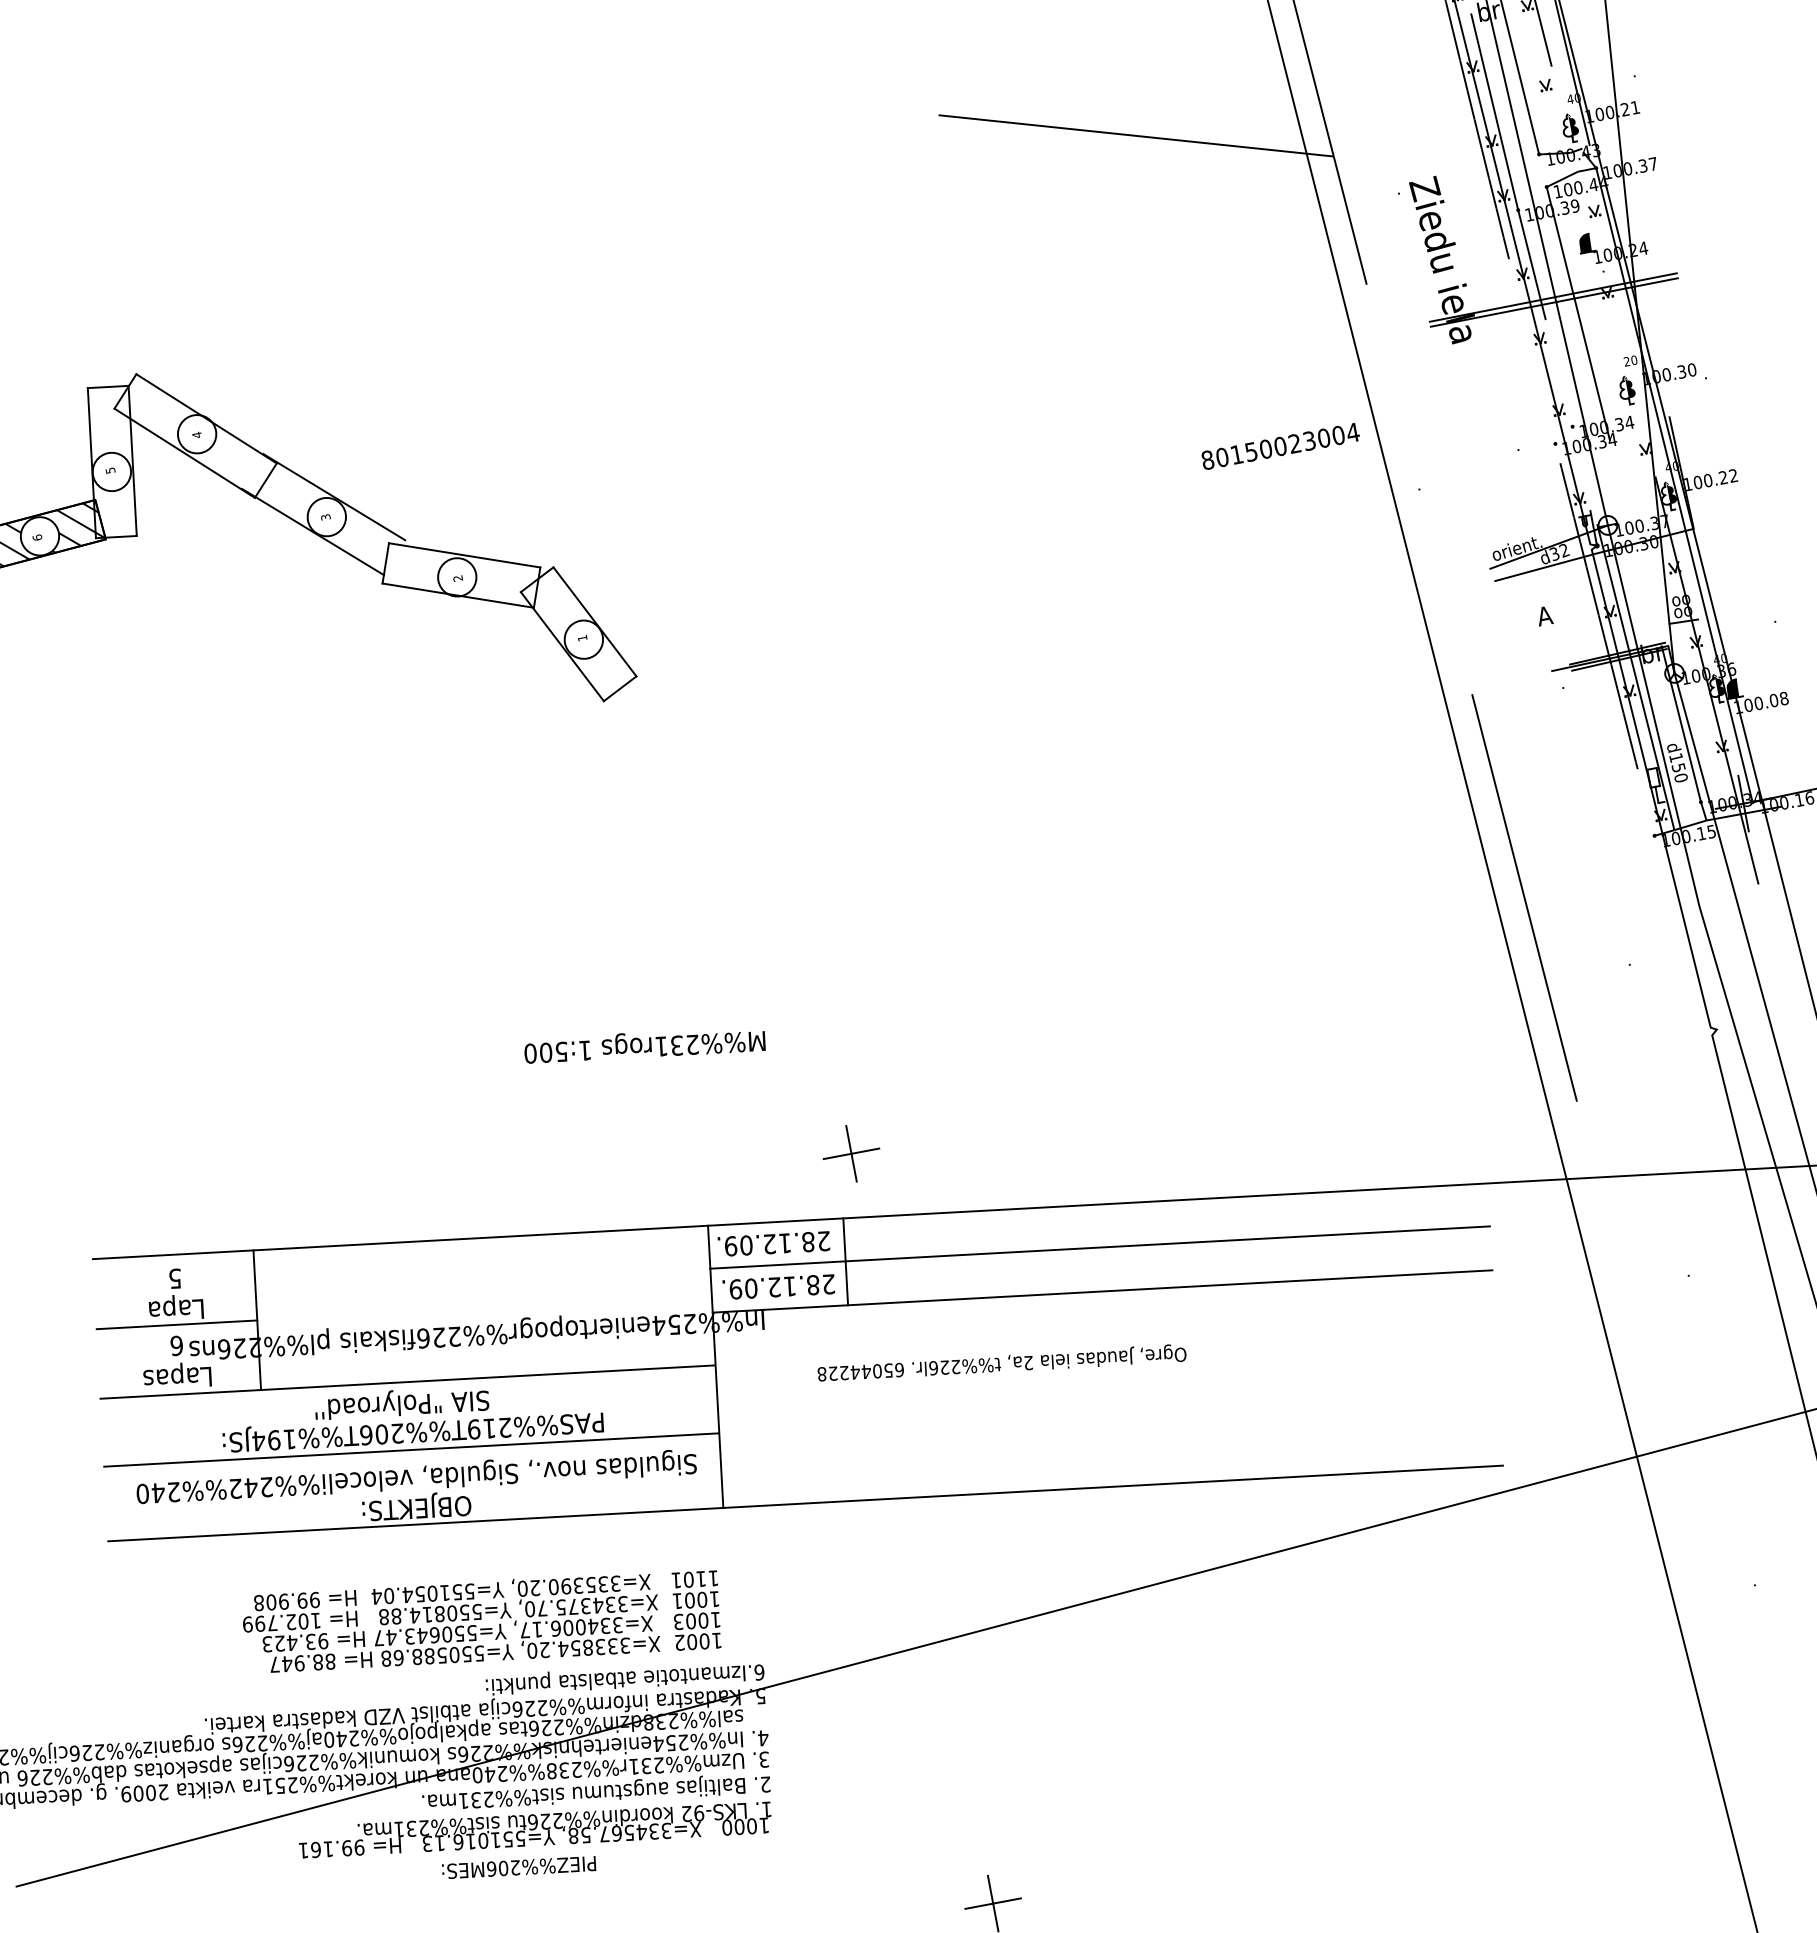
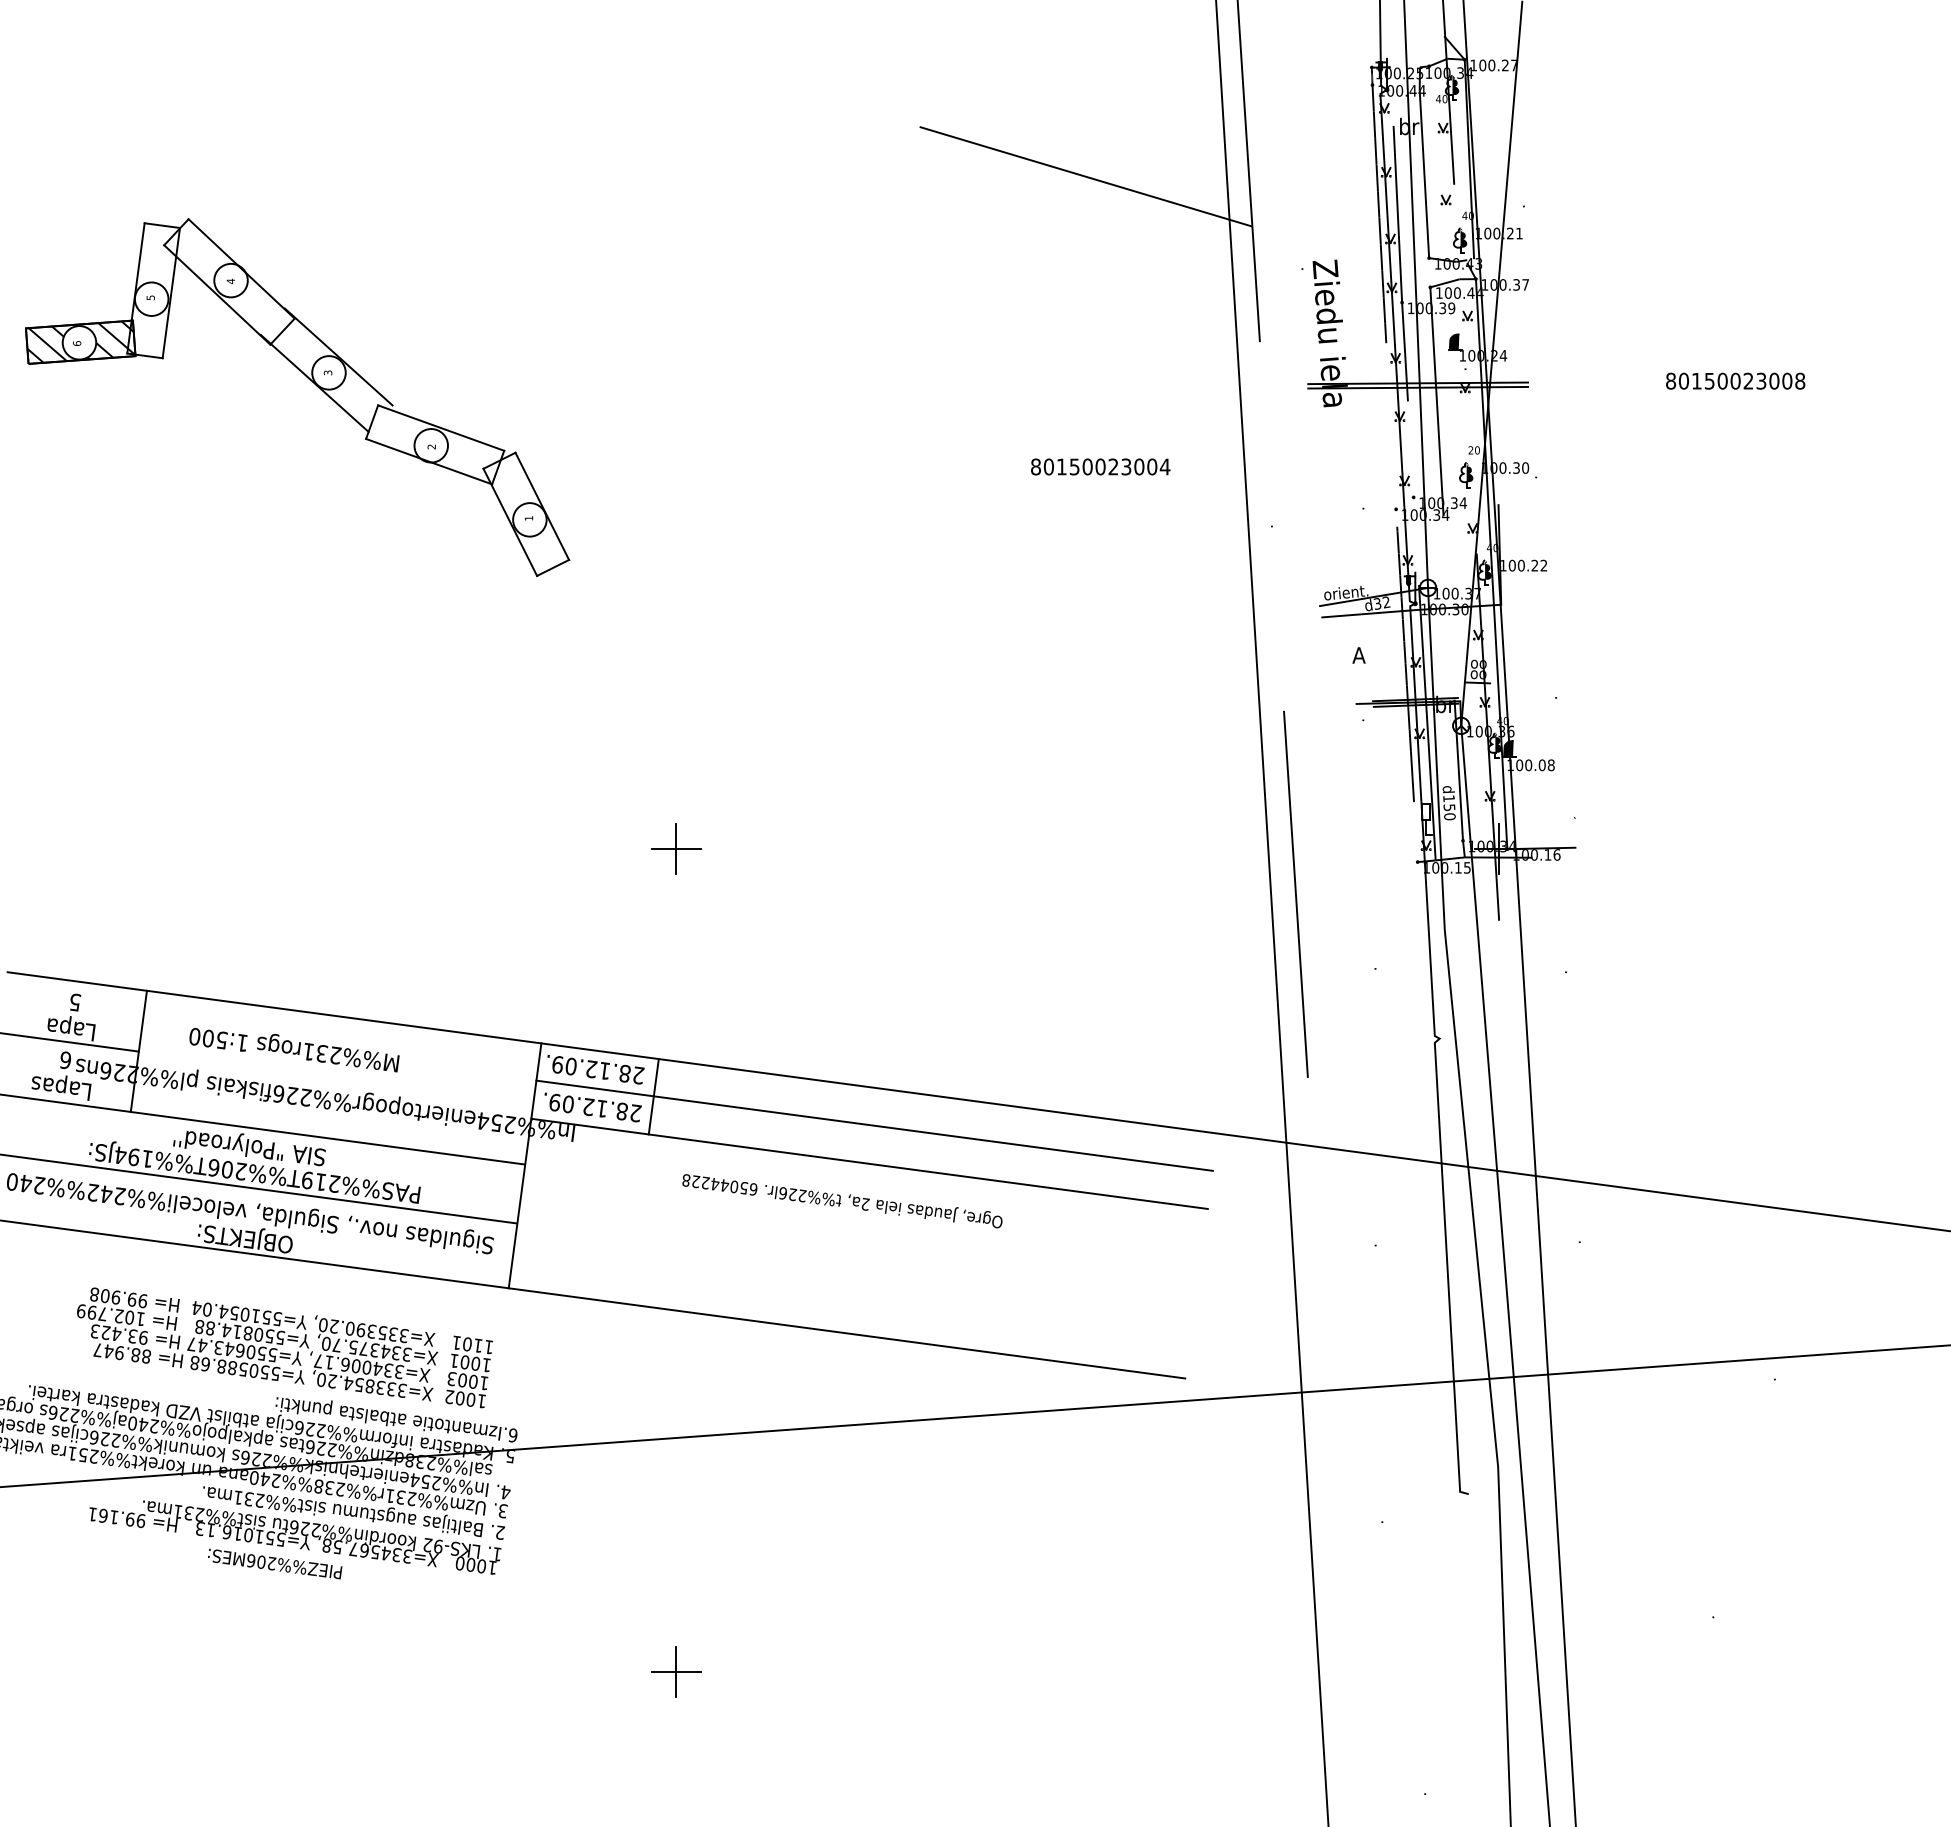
text: (1280, 445) -> (1100, 466), moved
text: (645, 1047) -> (294, 1050), moved
part: (851, 1153) -> (676, 848), moved
text: (1002, 1364) -> (842, 1201), moved

